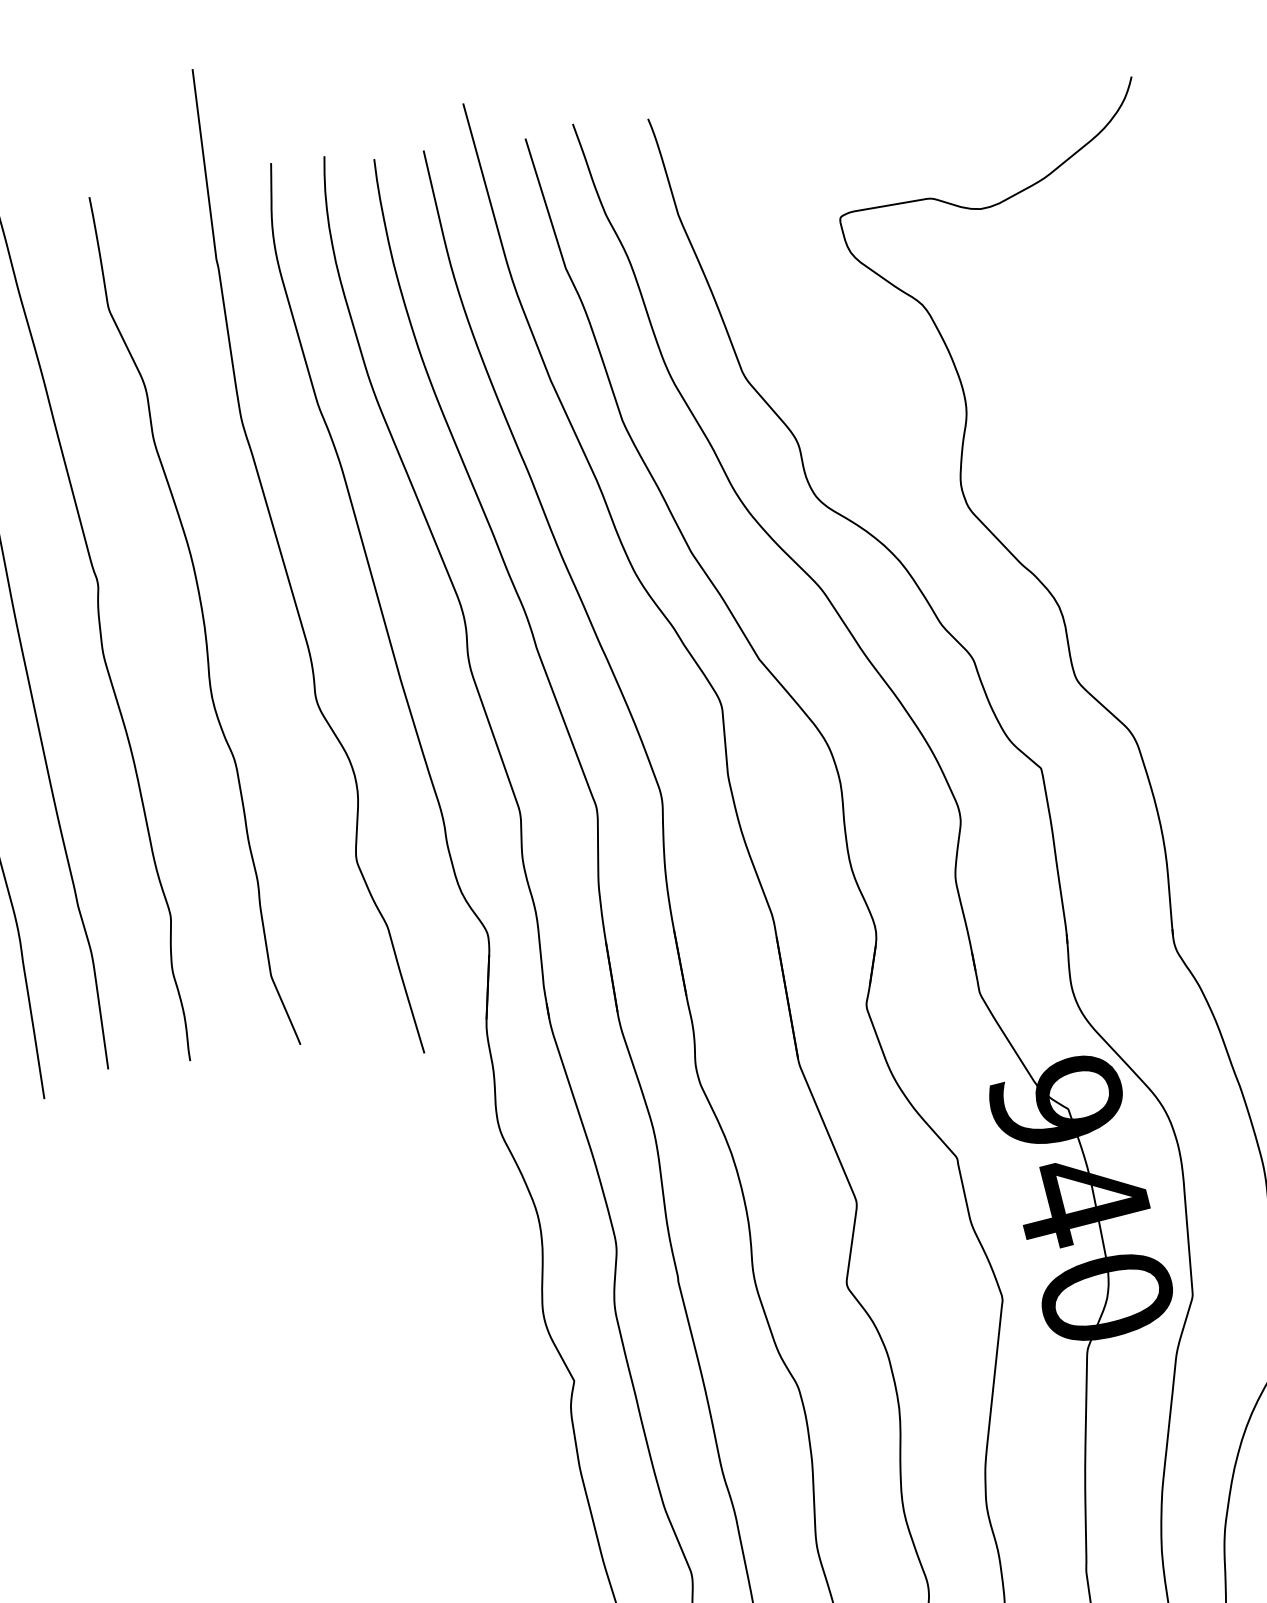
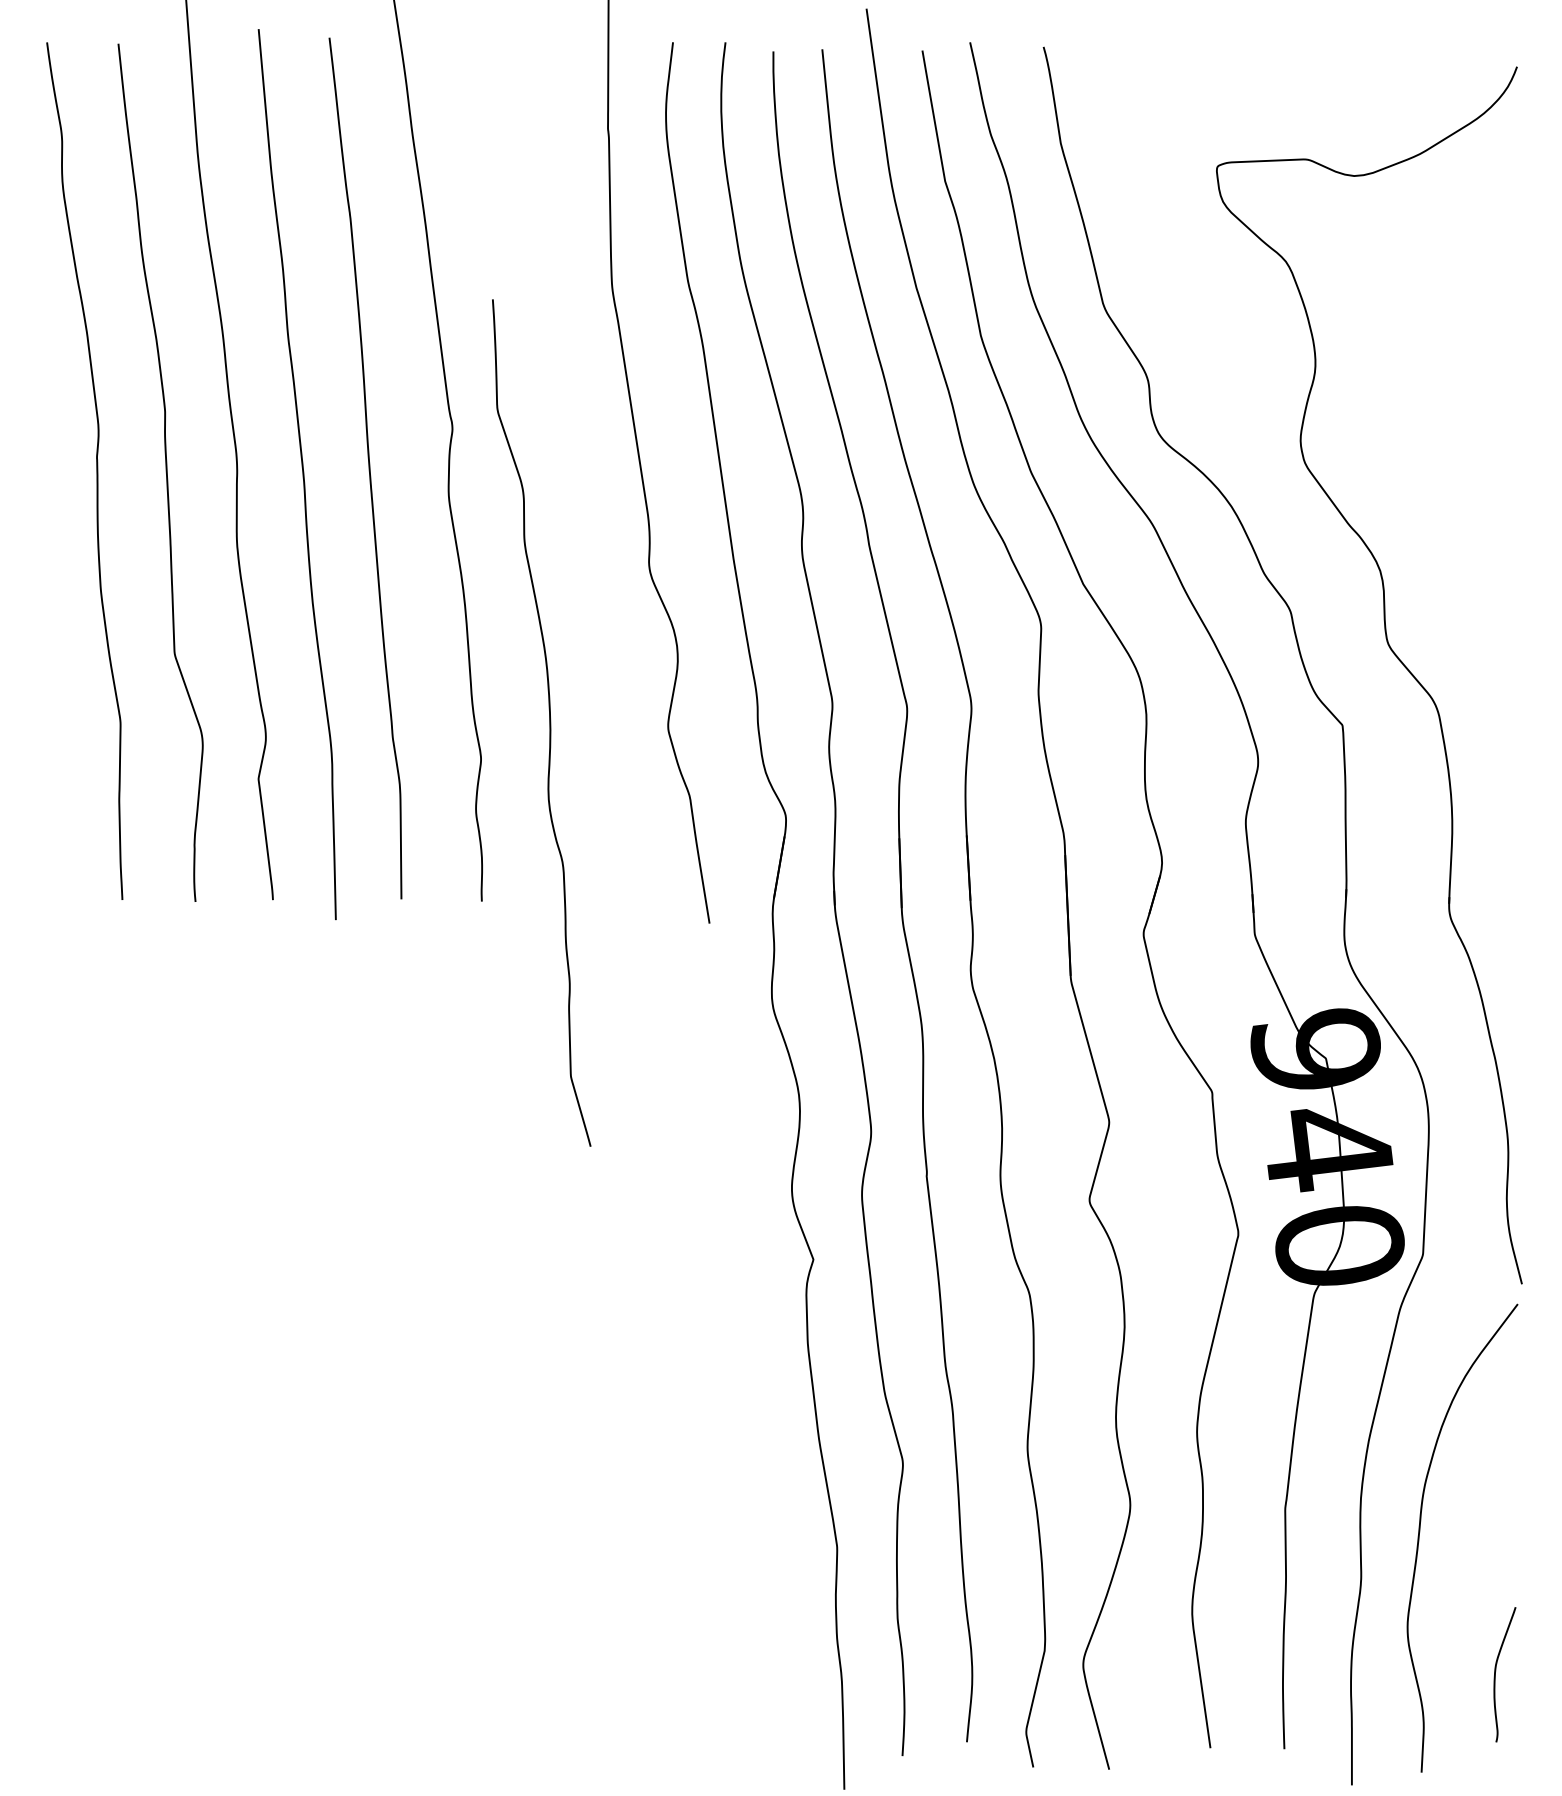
curve: (202, 619) -> (549, 722), moved

